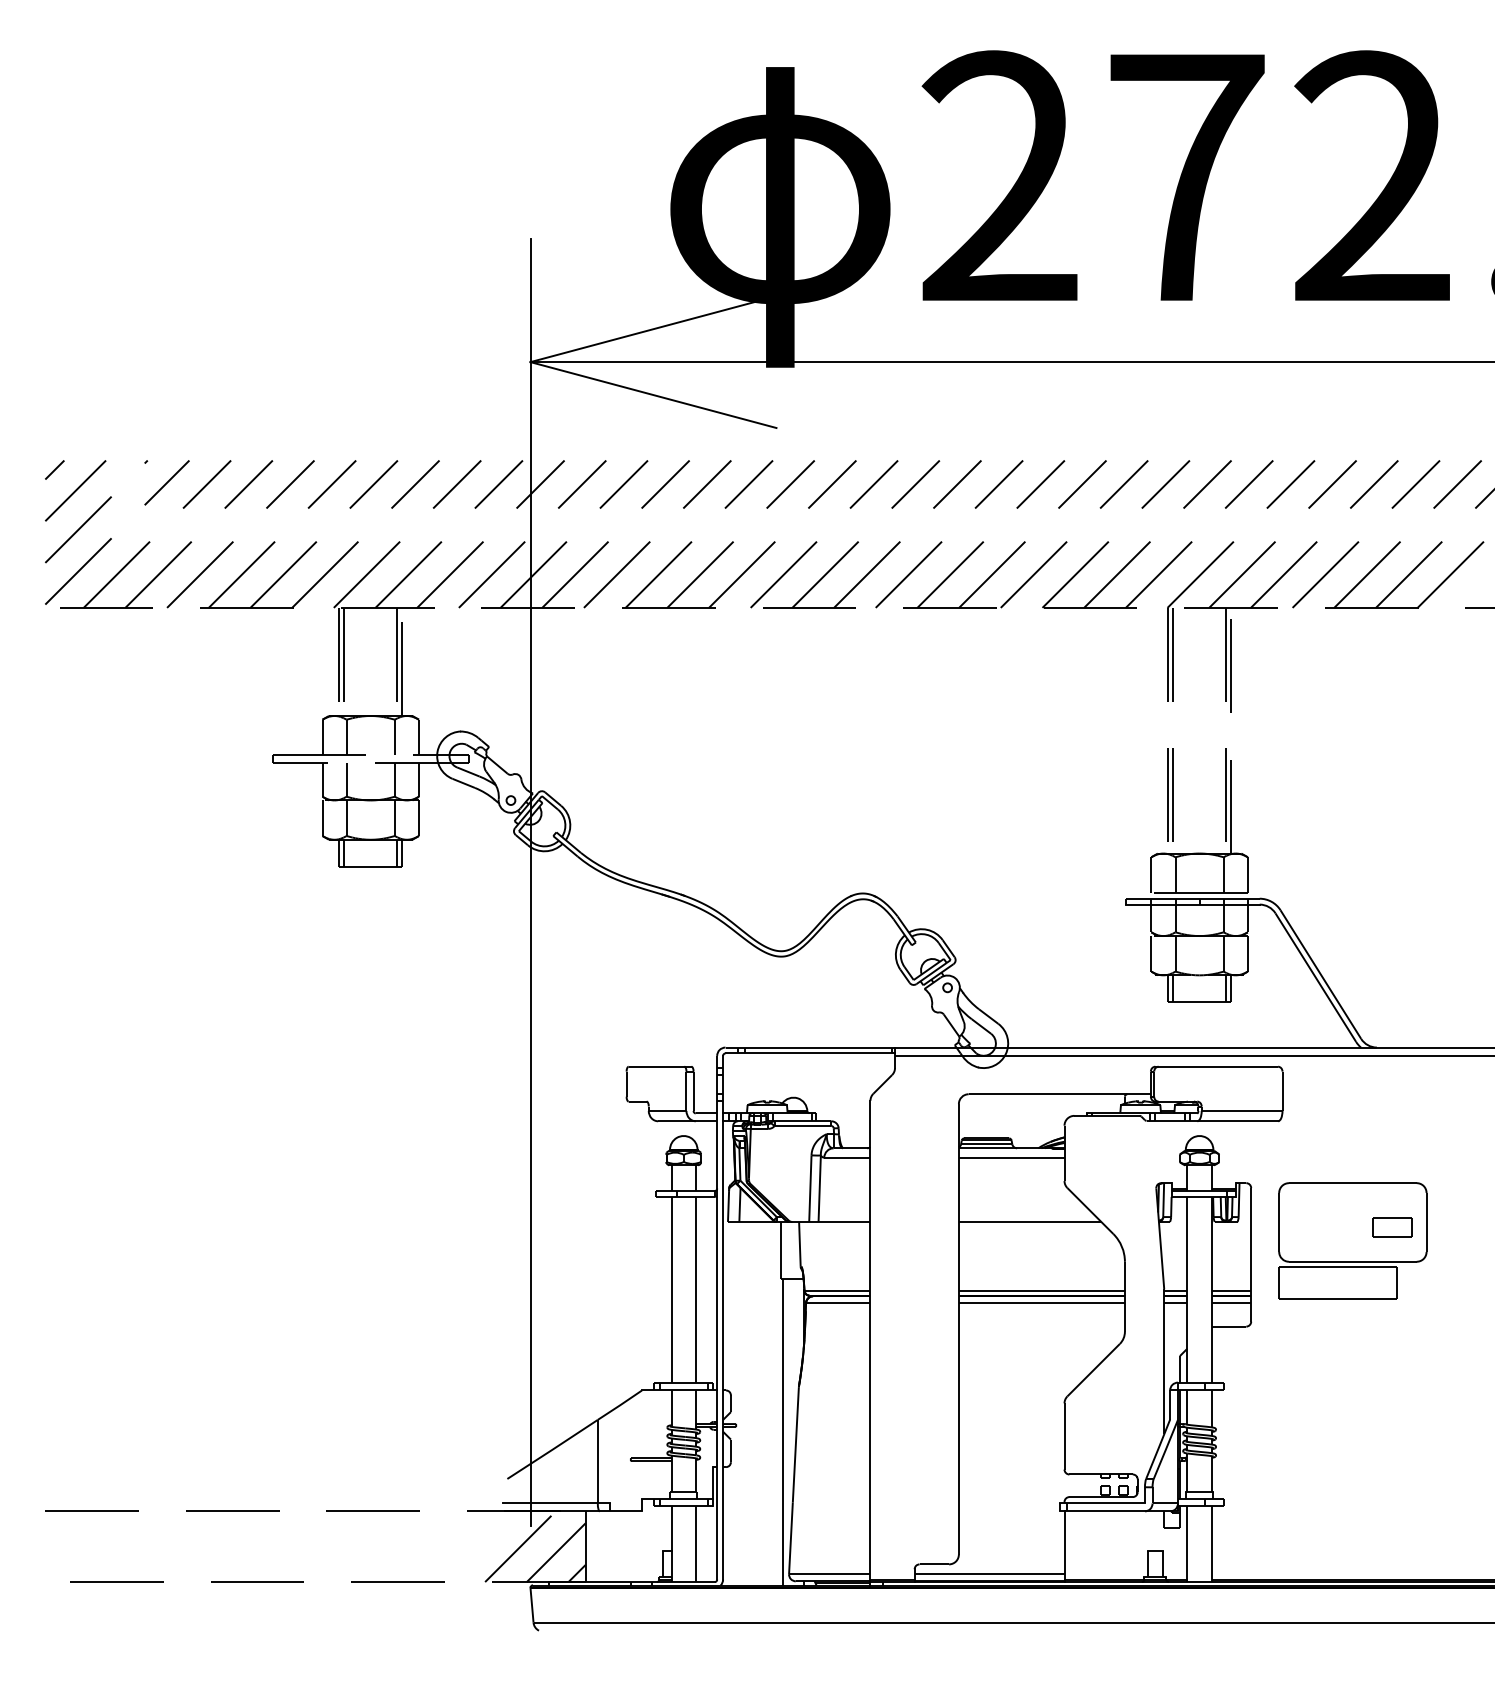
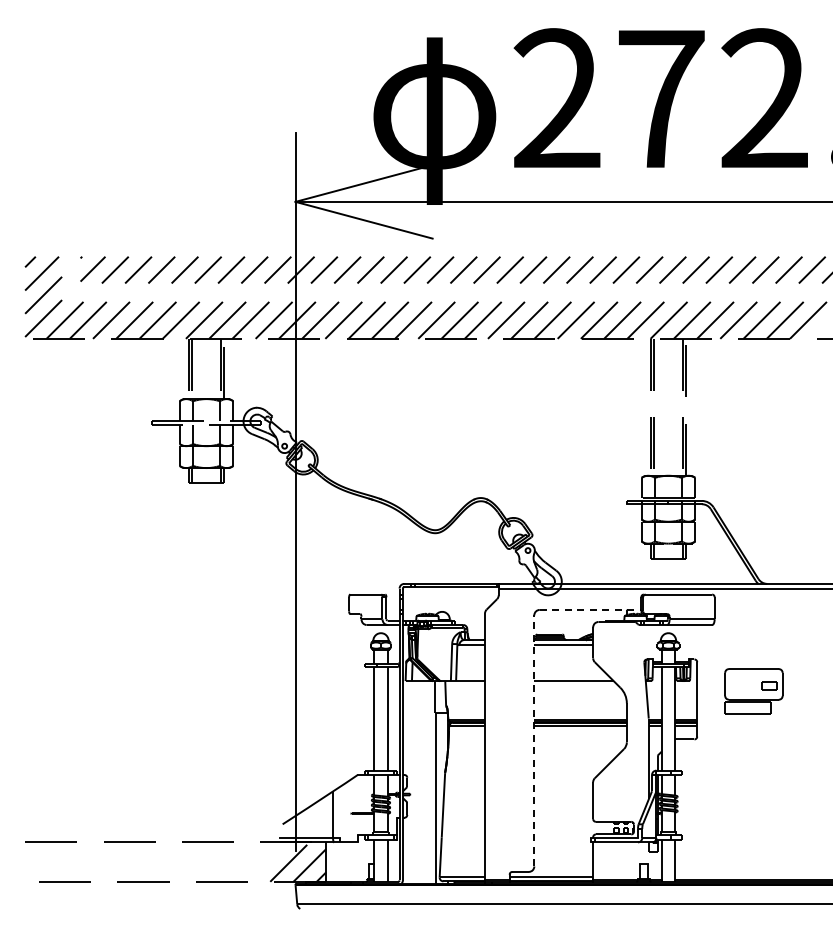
line: (1059, 1093) -> (590, 609), solid -> dashed
part: (1352, 1240) -> (753, 691), size x0.7
line: (959, 1328) -> (534, 740), solid -> dashed

